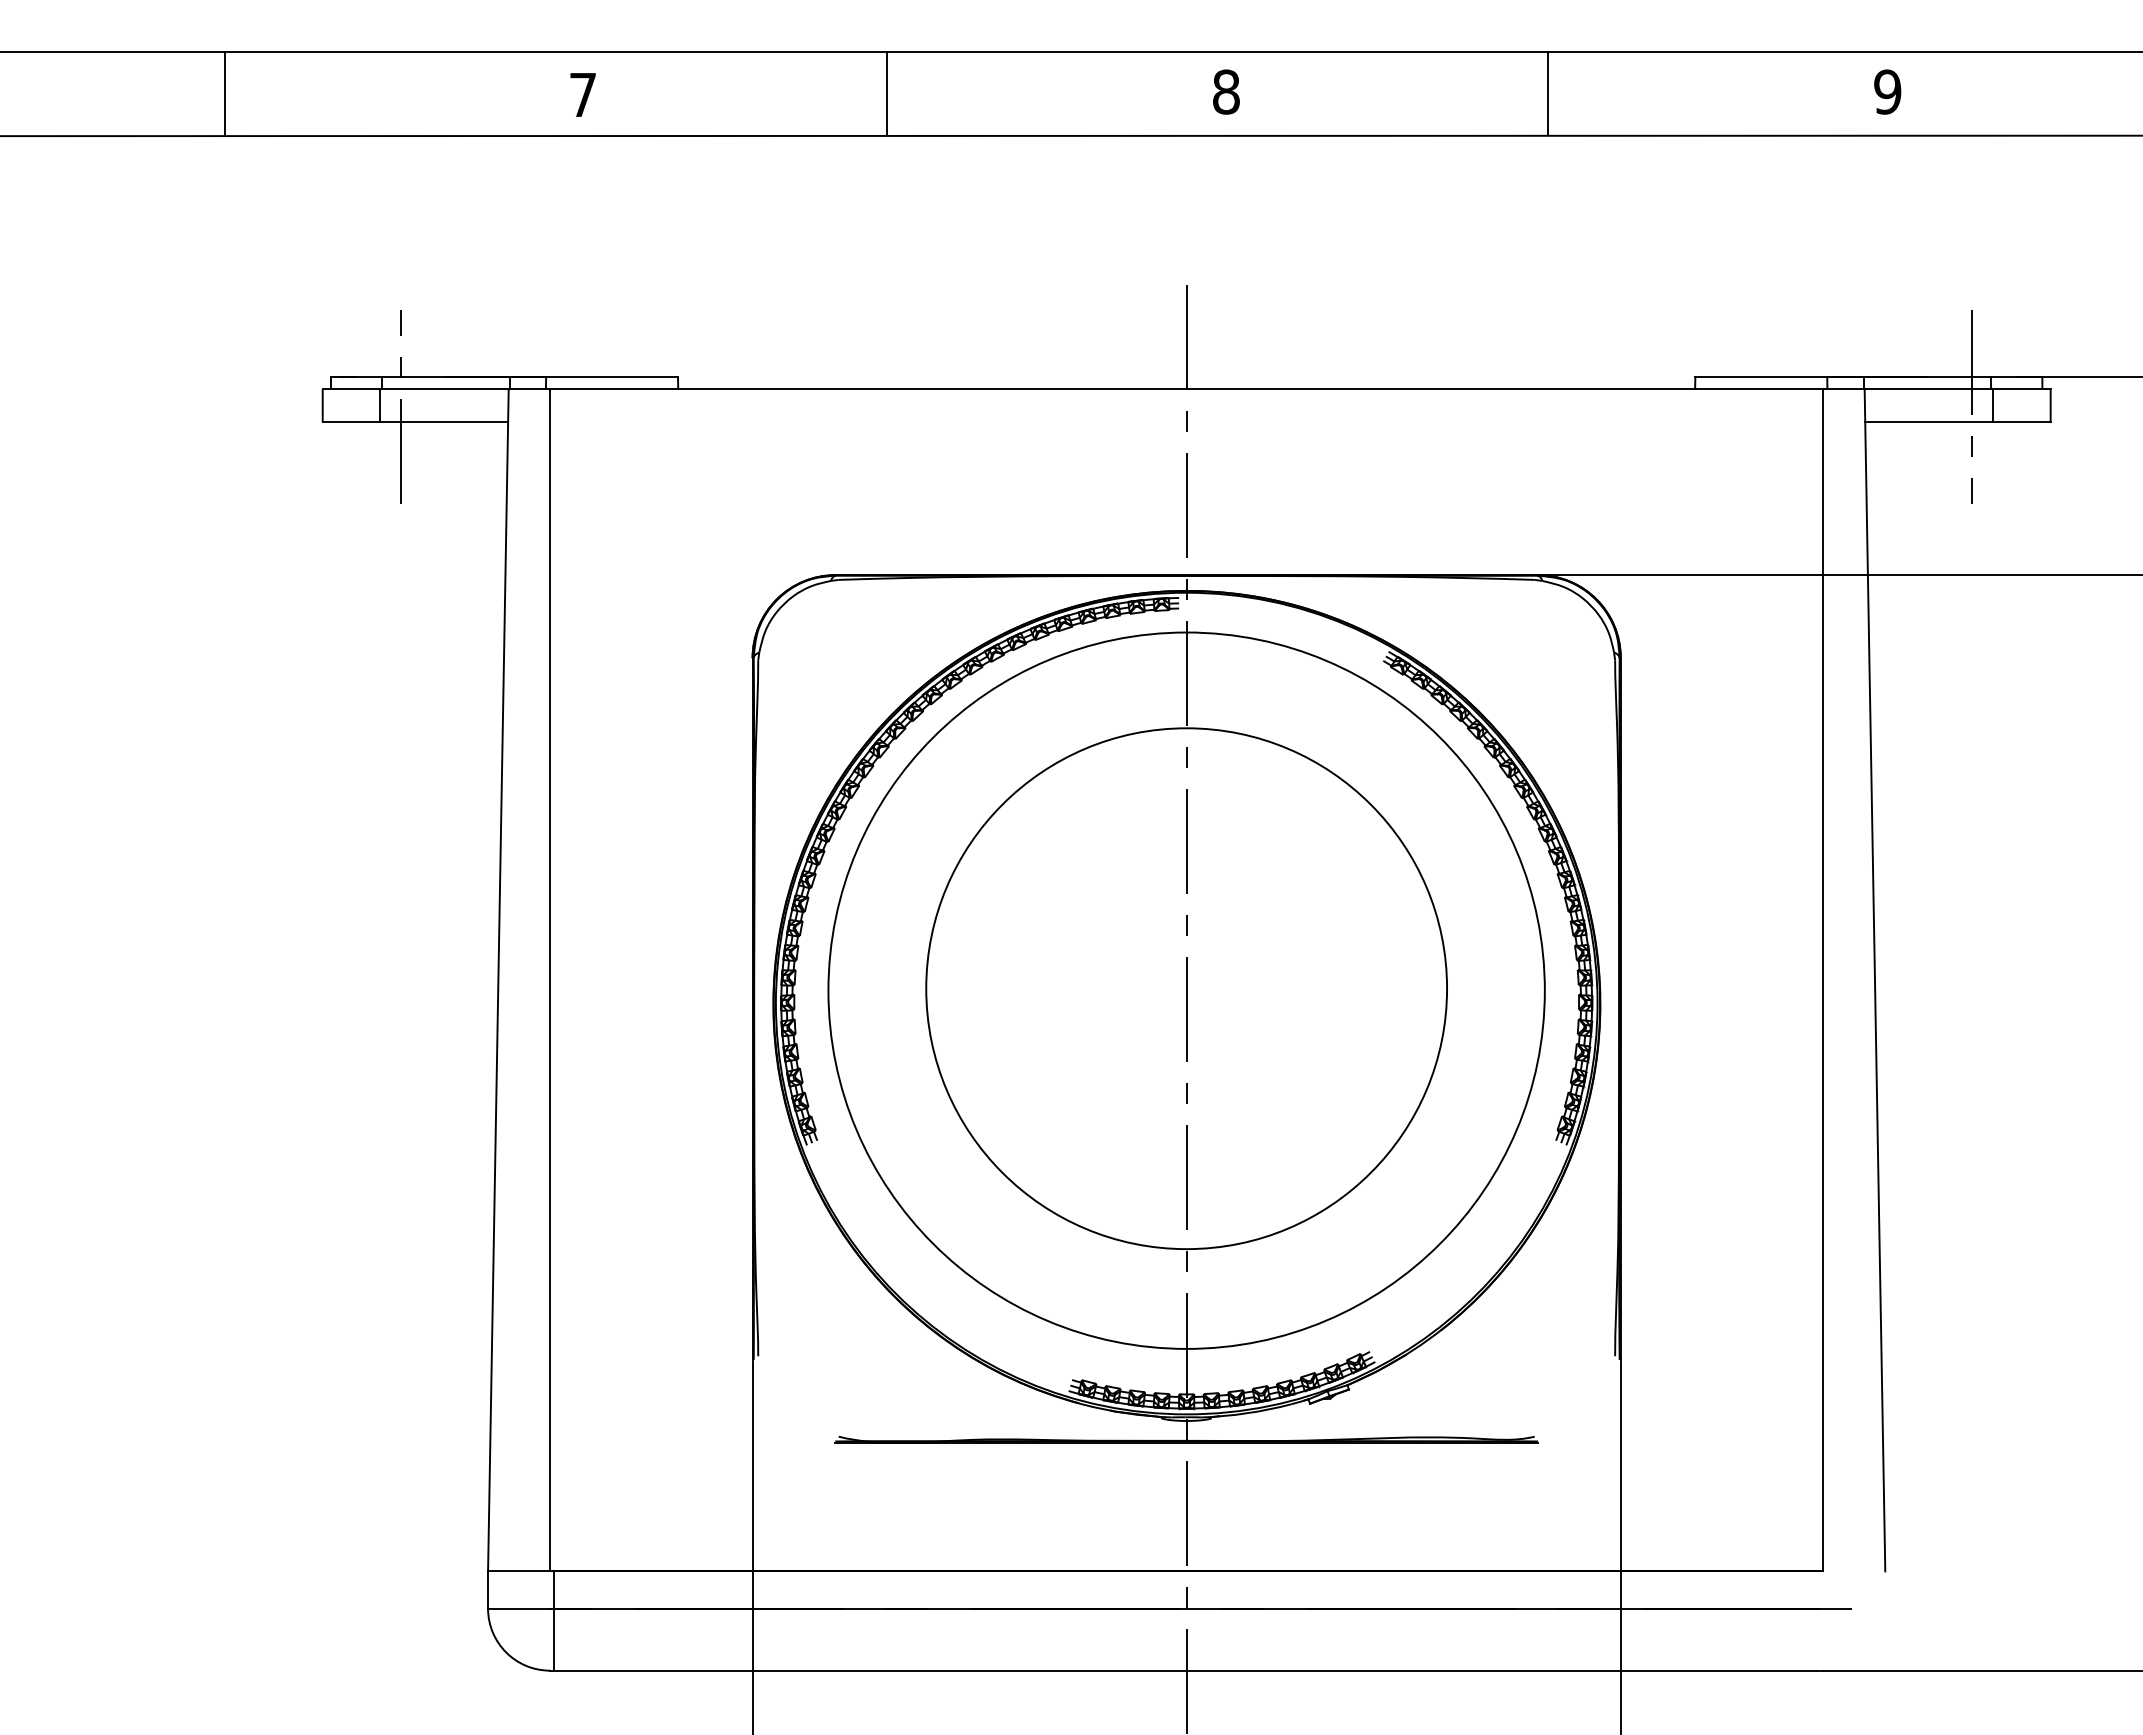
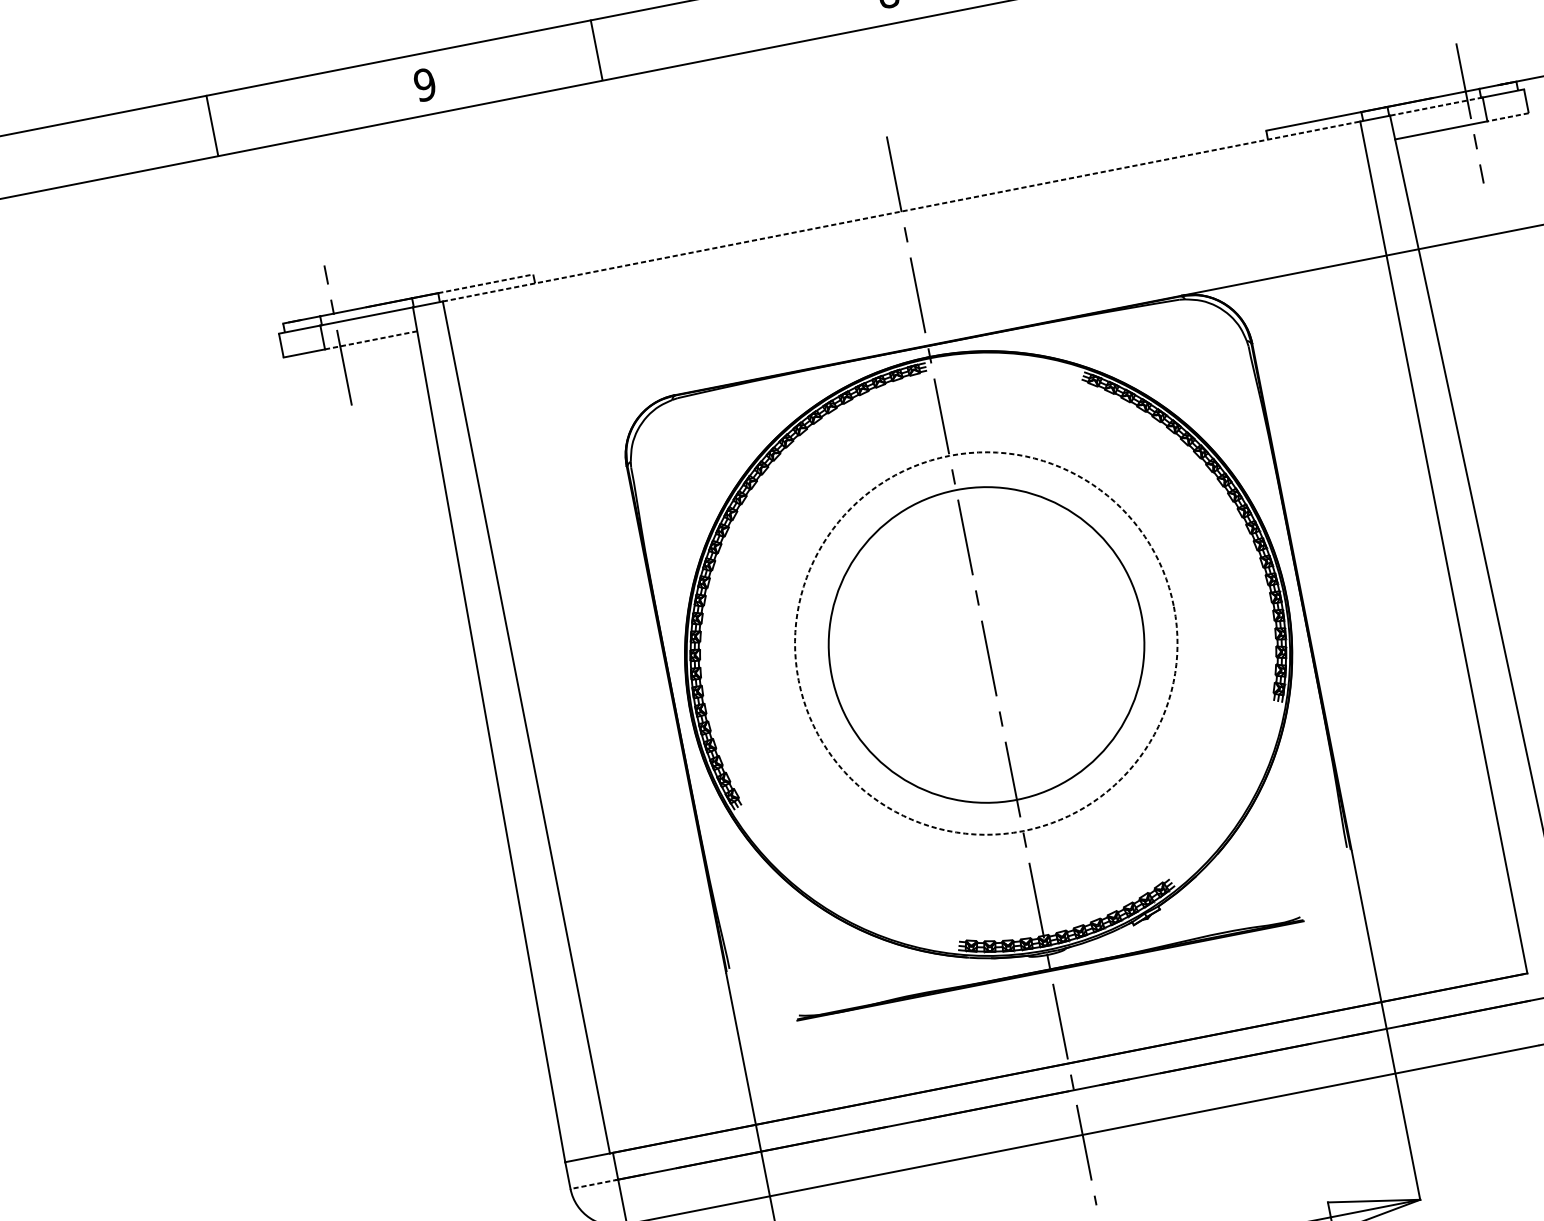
line: (225, 93) -> (212, 125), moved
line: (886, 93) -> (596, 50), moved
text: (582, 94) -> (424, 84), 7 -> 9
line: (612, 376) -> (486, 283), solid -> dashed
line: (1186, 389) -> (901, 211), solid -> dashed
line: (1928, 389) -> (1436, 106), solid -> dashed
line: (444, 422) -> (371, 340), solid -> dashed
line: (2021, 422) -> (1507, 117), solid -> dashed
circle: (1186, 988) -> (986, 643), solid -> dashed
circle: (1186, 990) -> (986, 644), size x0.6
line: (520, 1608) -> (593, 1184), solid -> dashed

